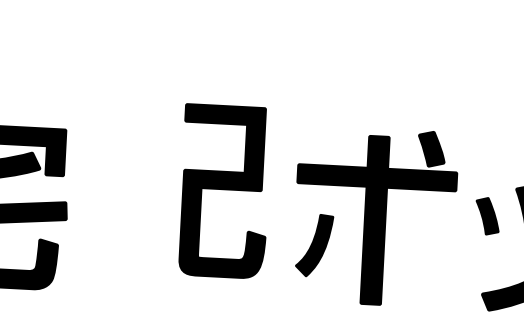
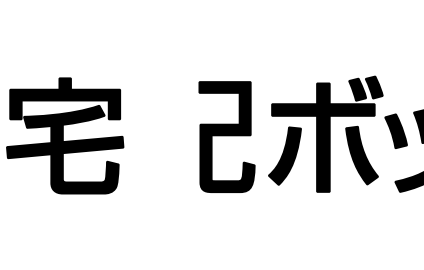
fill: (456, 147) -> (373, 87), added
part: (223, 190) -> (226, 136), moved
part: (486, 215) -> (395, 130), size x1.43
part: (313, 244) -> (284, 155), size x1.43
fill: (432, 250) -> (361, 155), added

